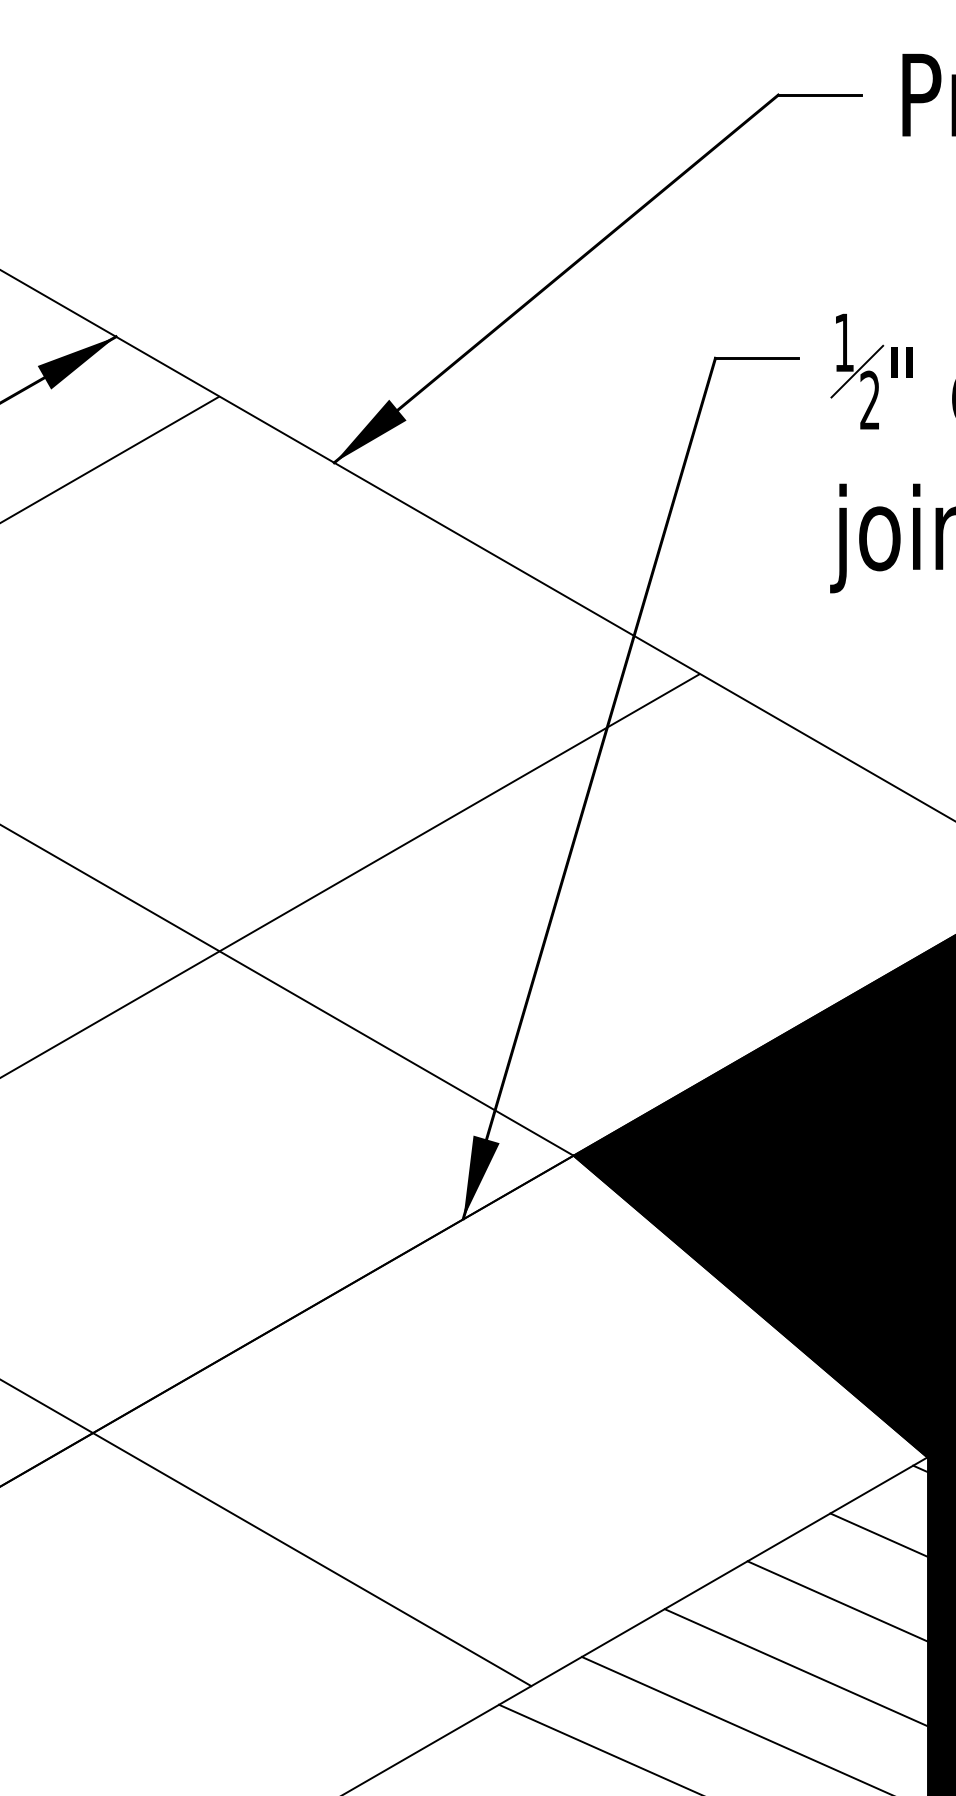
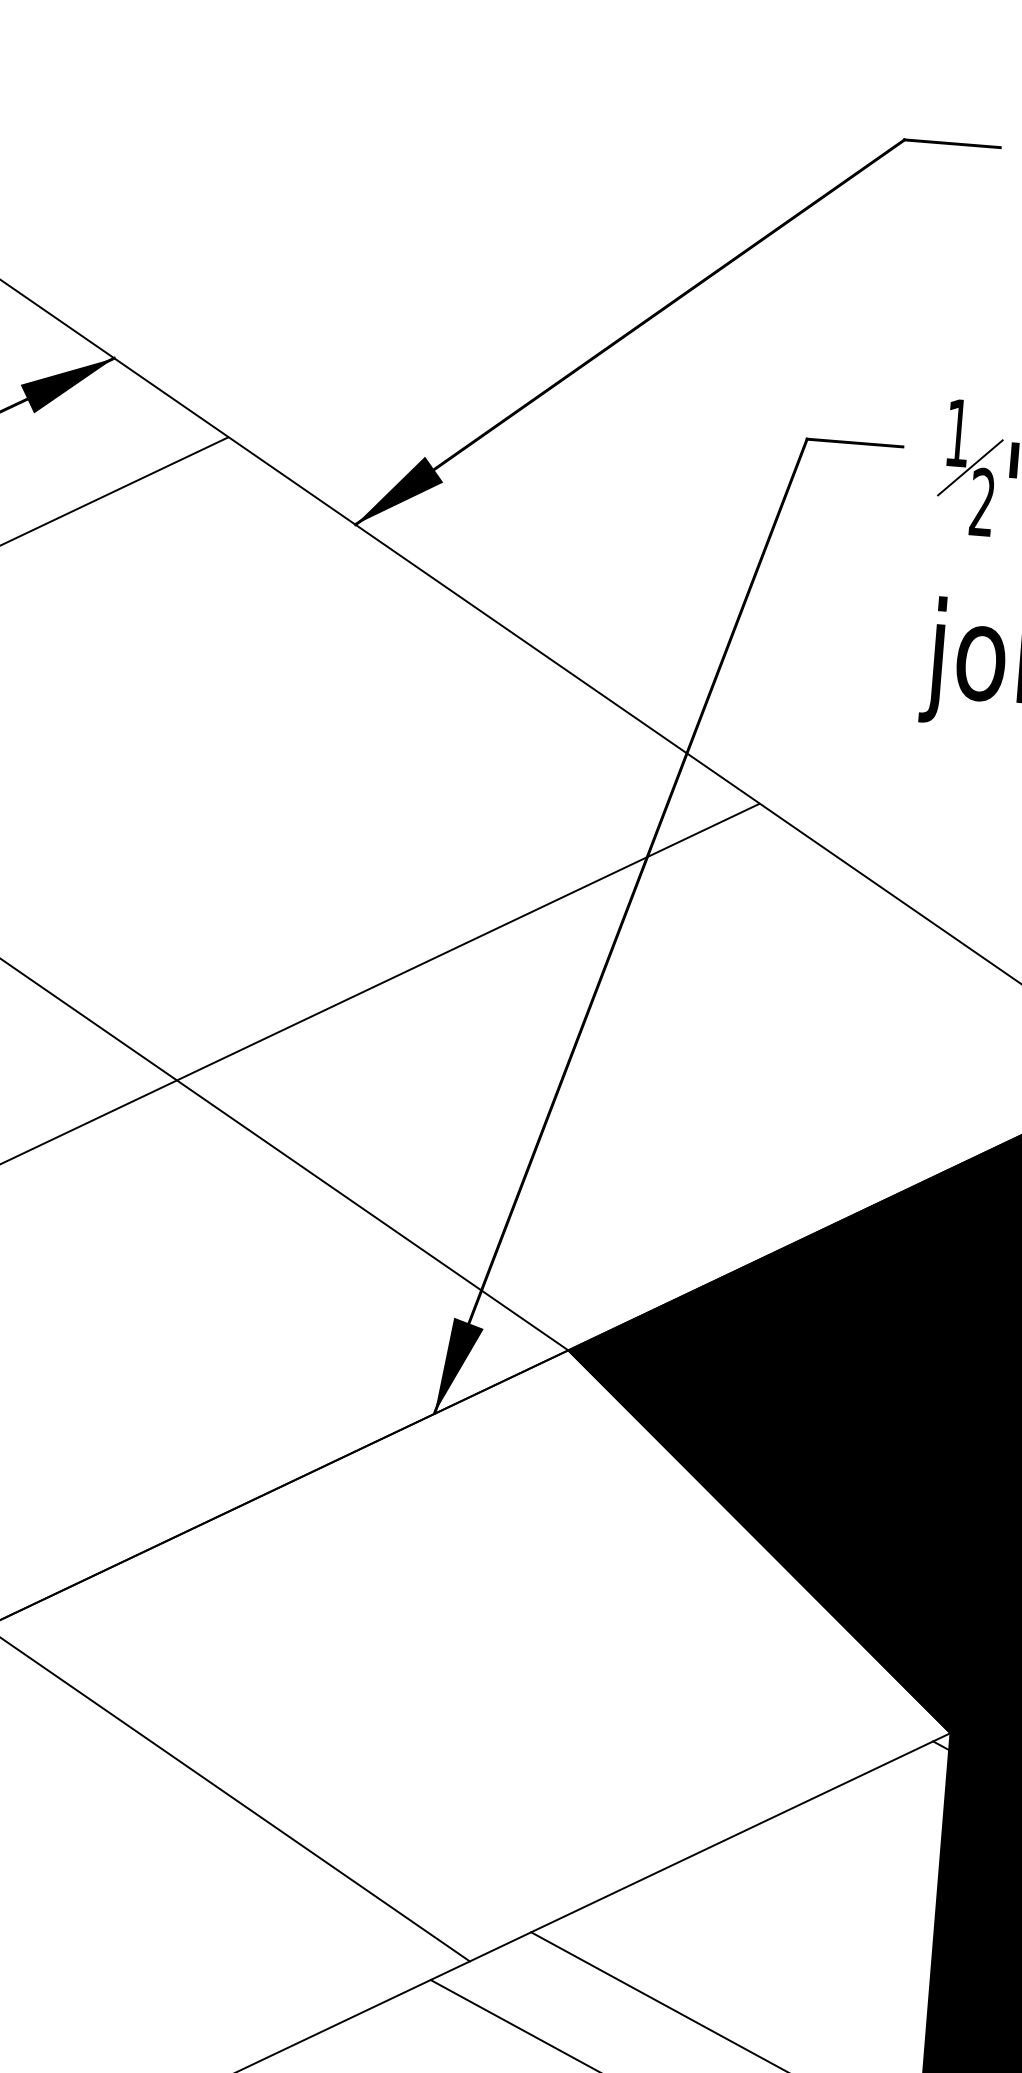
line: (878, 1534) -> (886, 1817), removed
line: (837, 1601) -> (832, 1891), removed
line: (795, 1667) -> (777, 1964), removed

